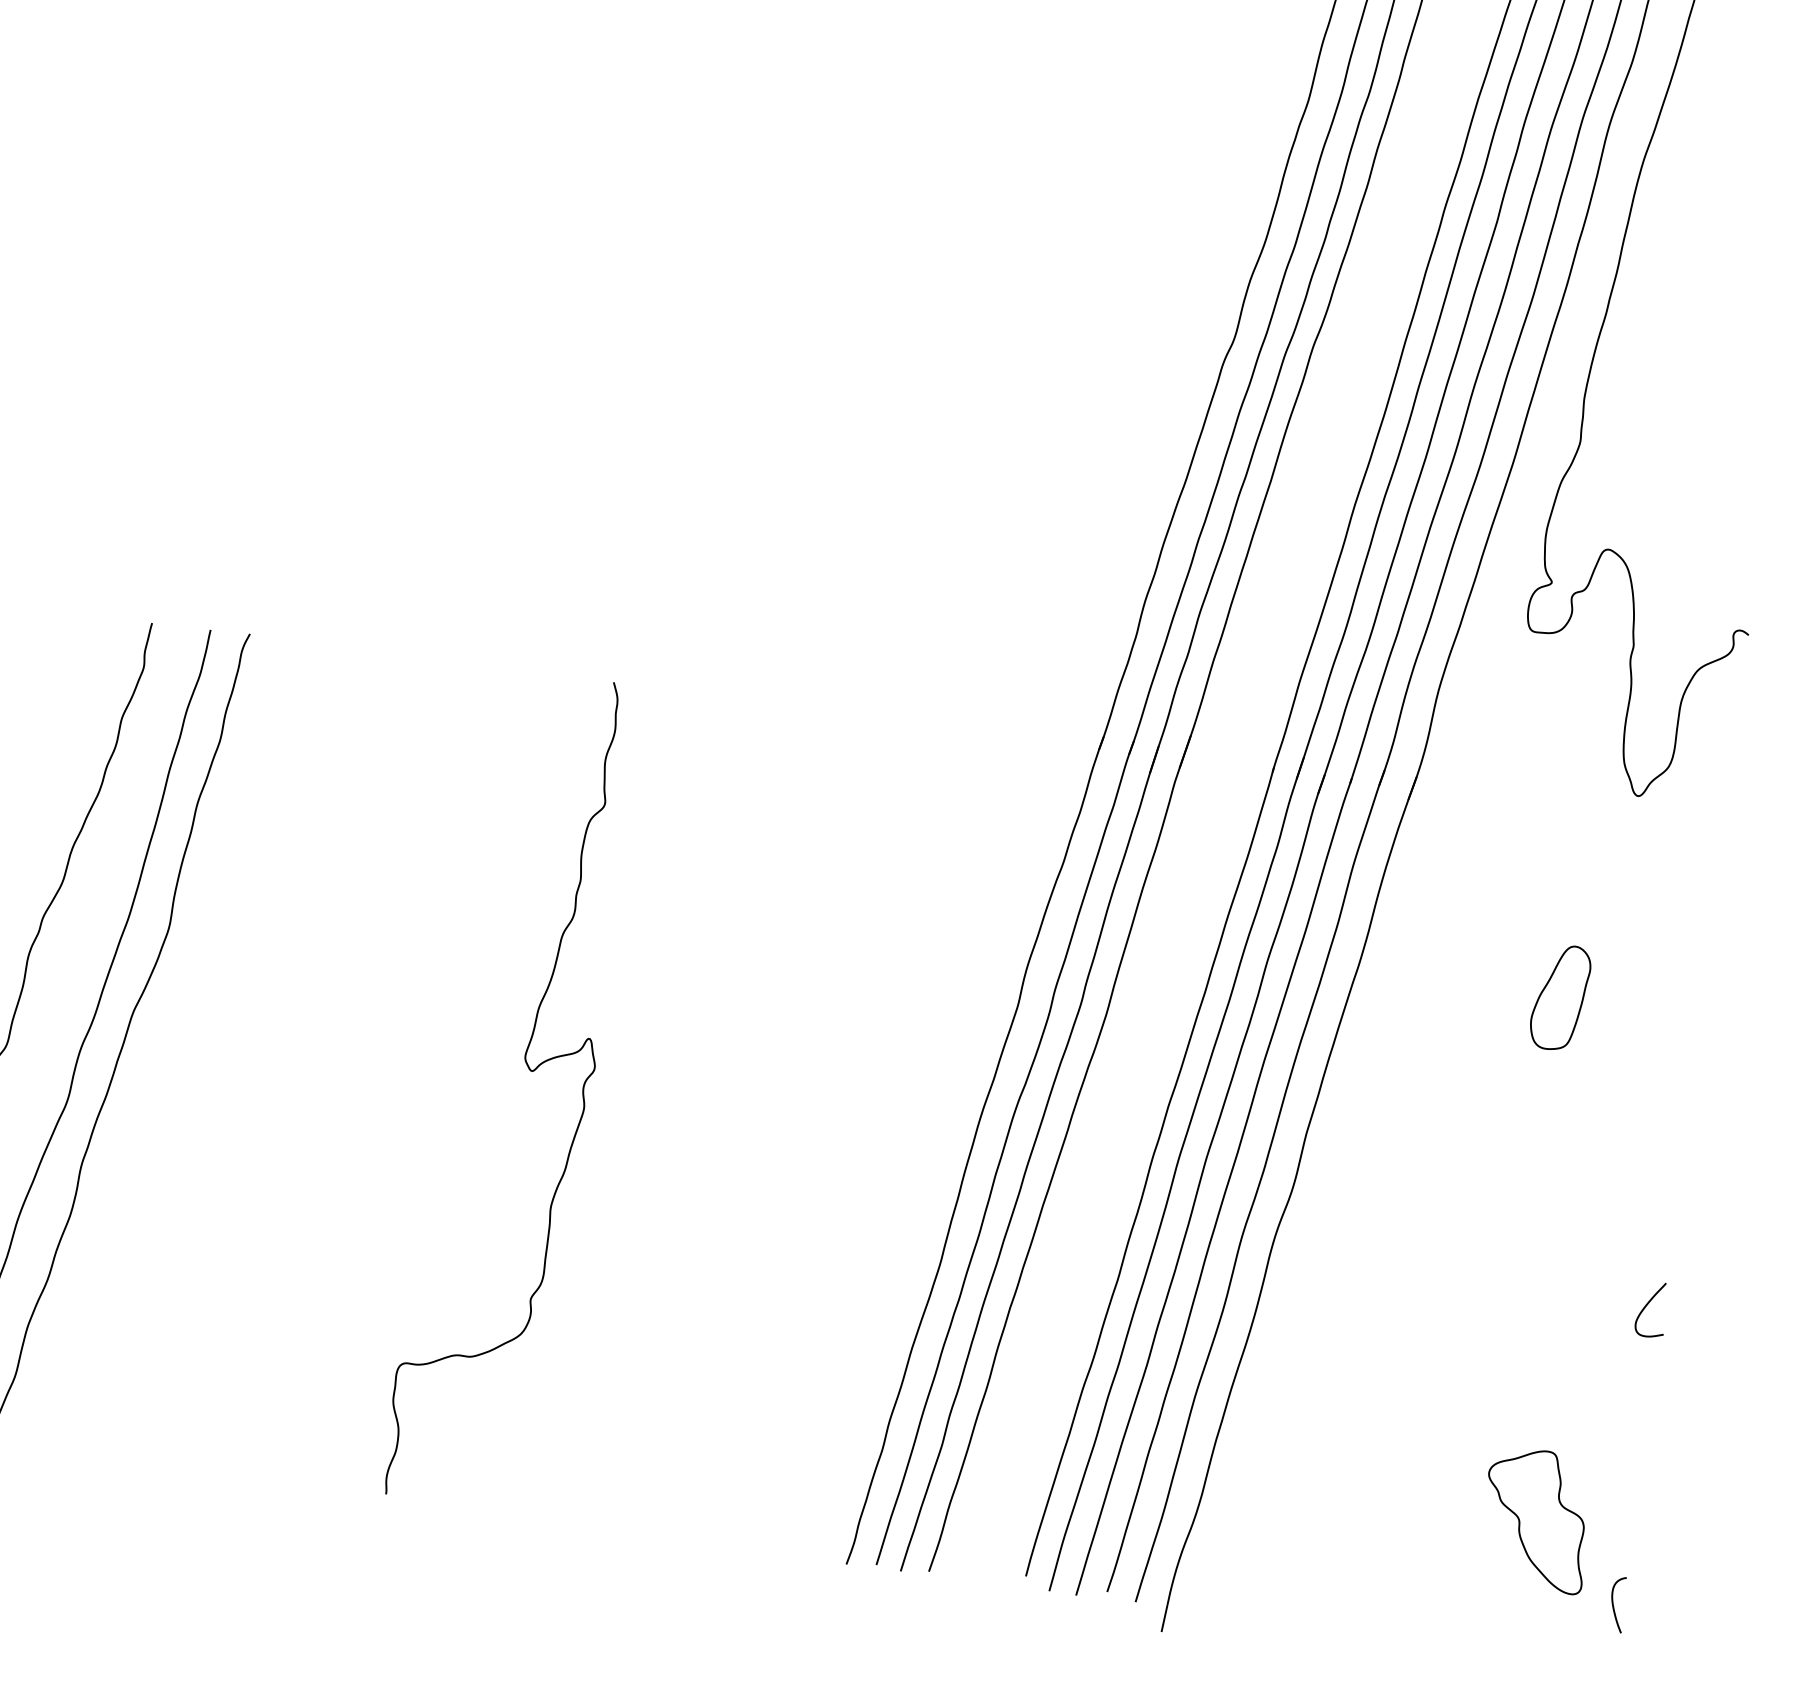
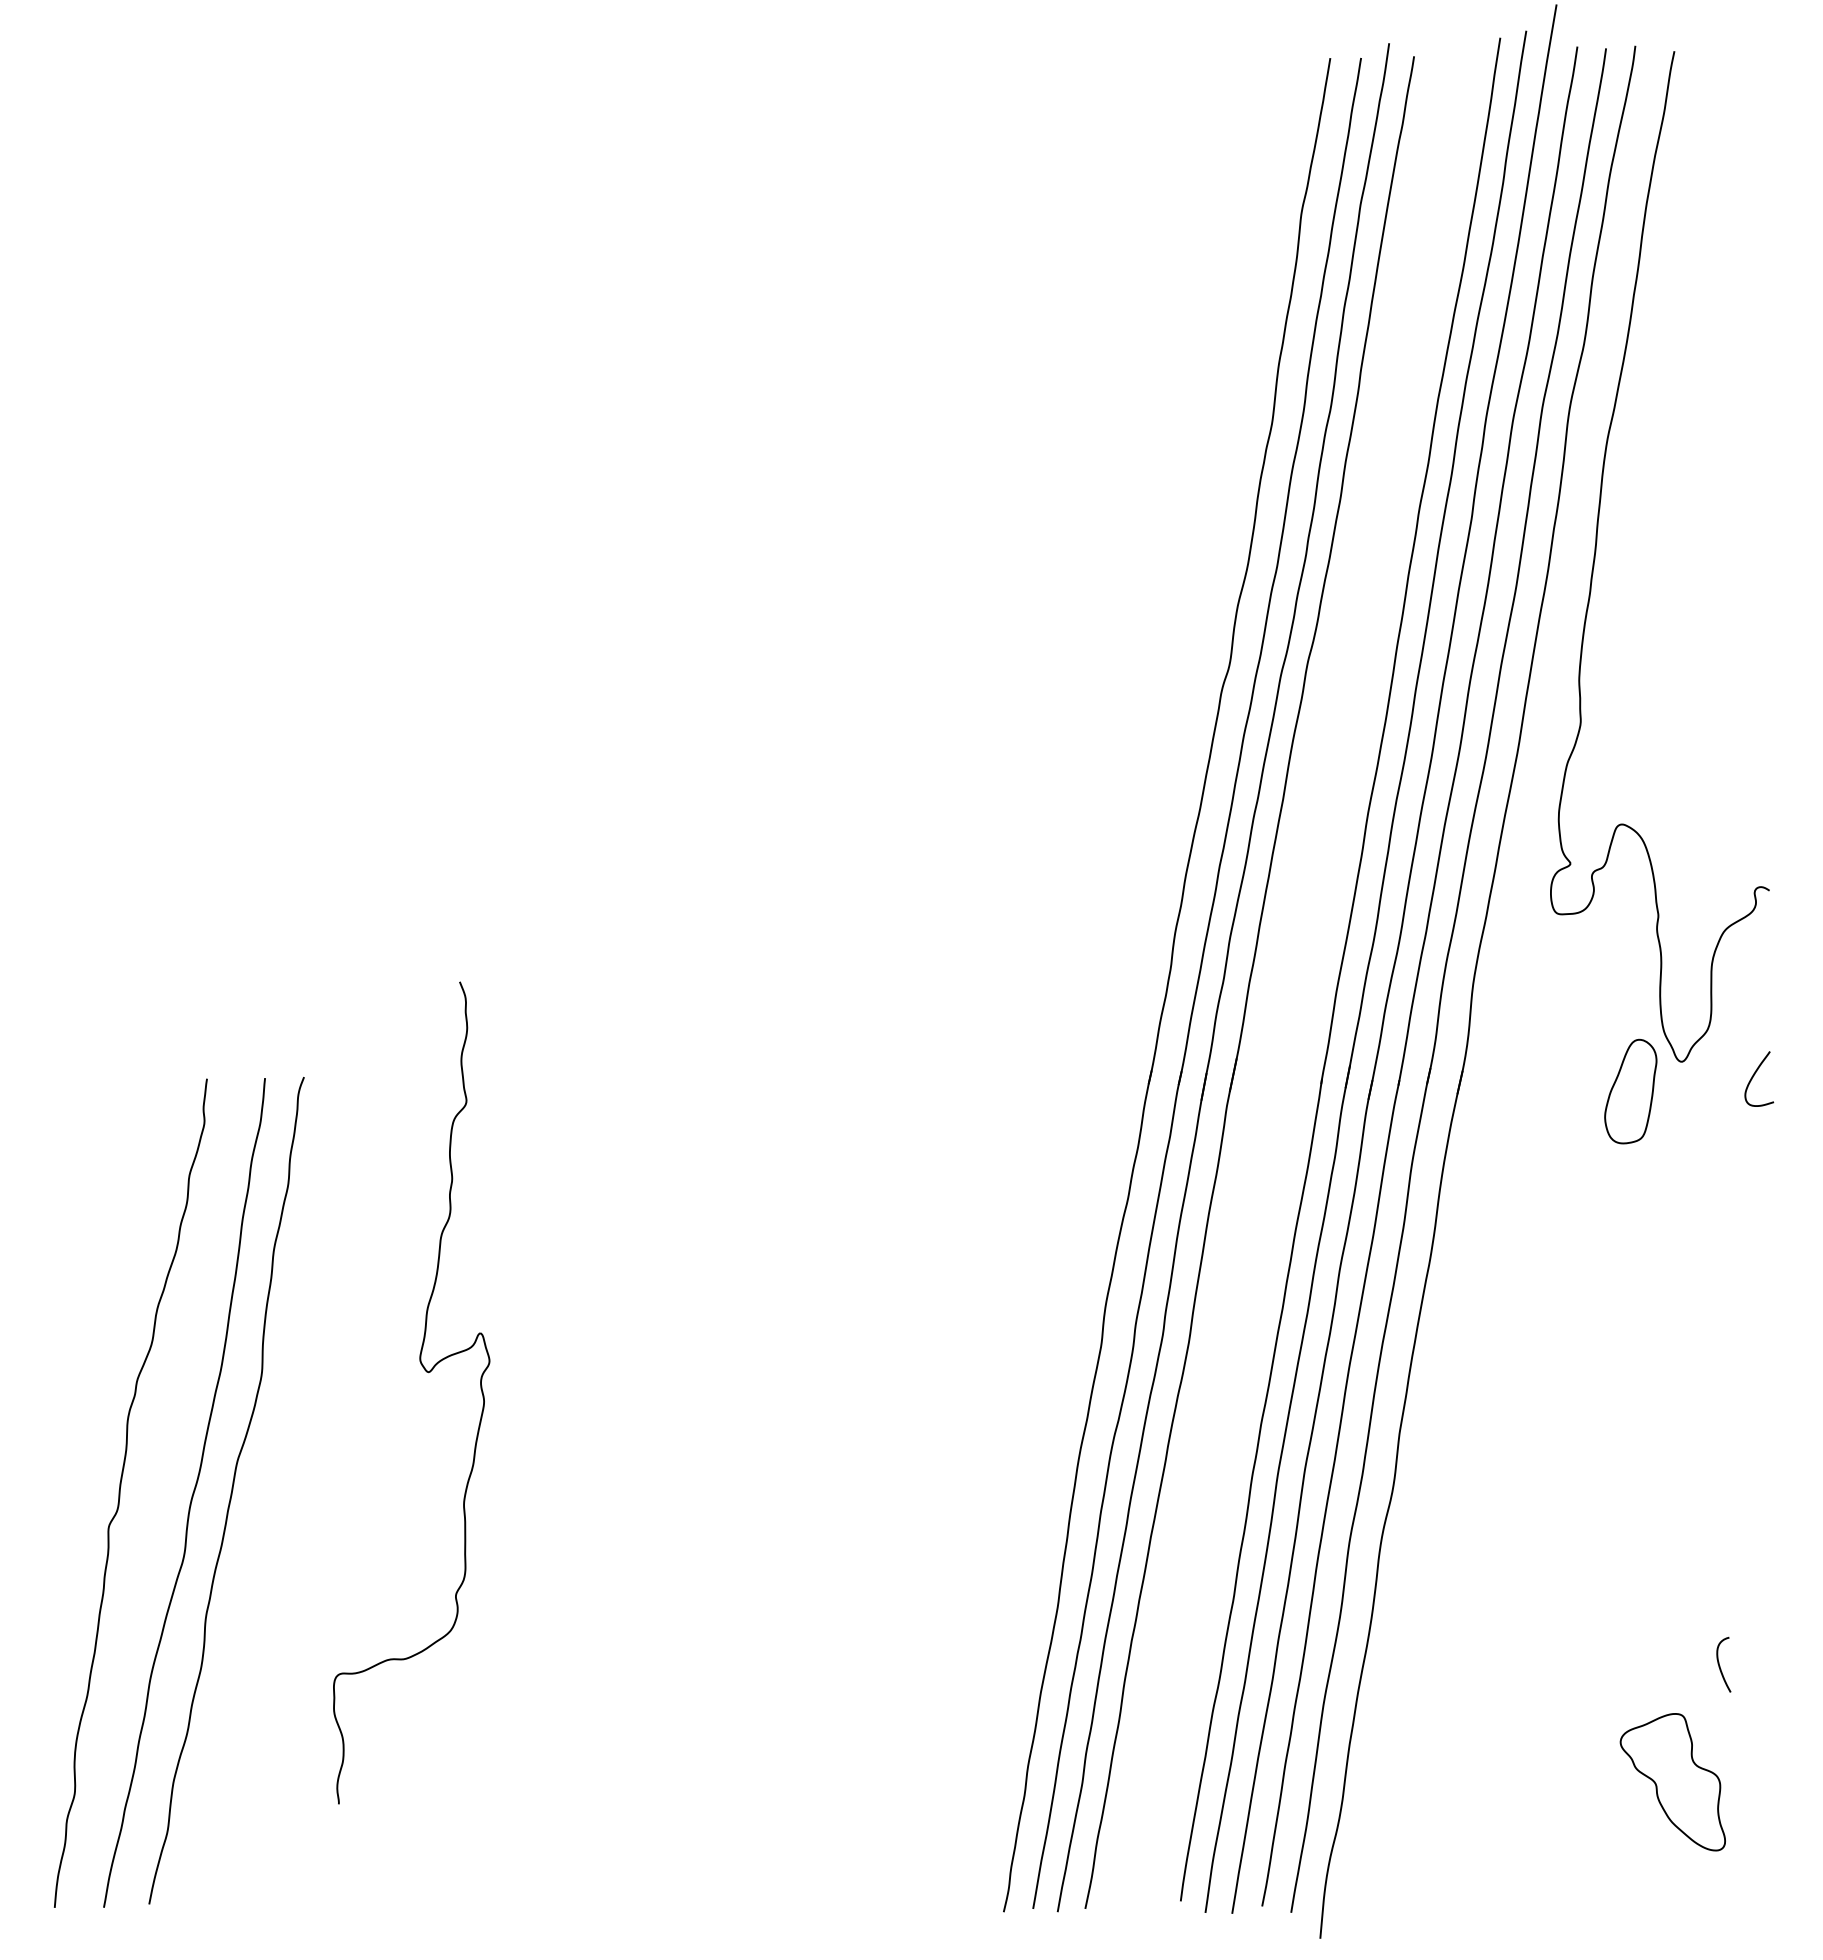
part: (1560, 997) -> (1630, 1091), moved
curve: (529, 1071) -> (426, 1372), moved
curve: (1648, 1304) -> (1755, 1074), moved
curve: (1614, 1604) -> (1720, 1665), moved

